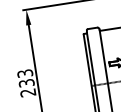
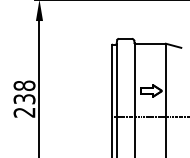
text: (25, 73) -> (24, 85), 233 -> 238

